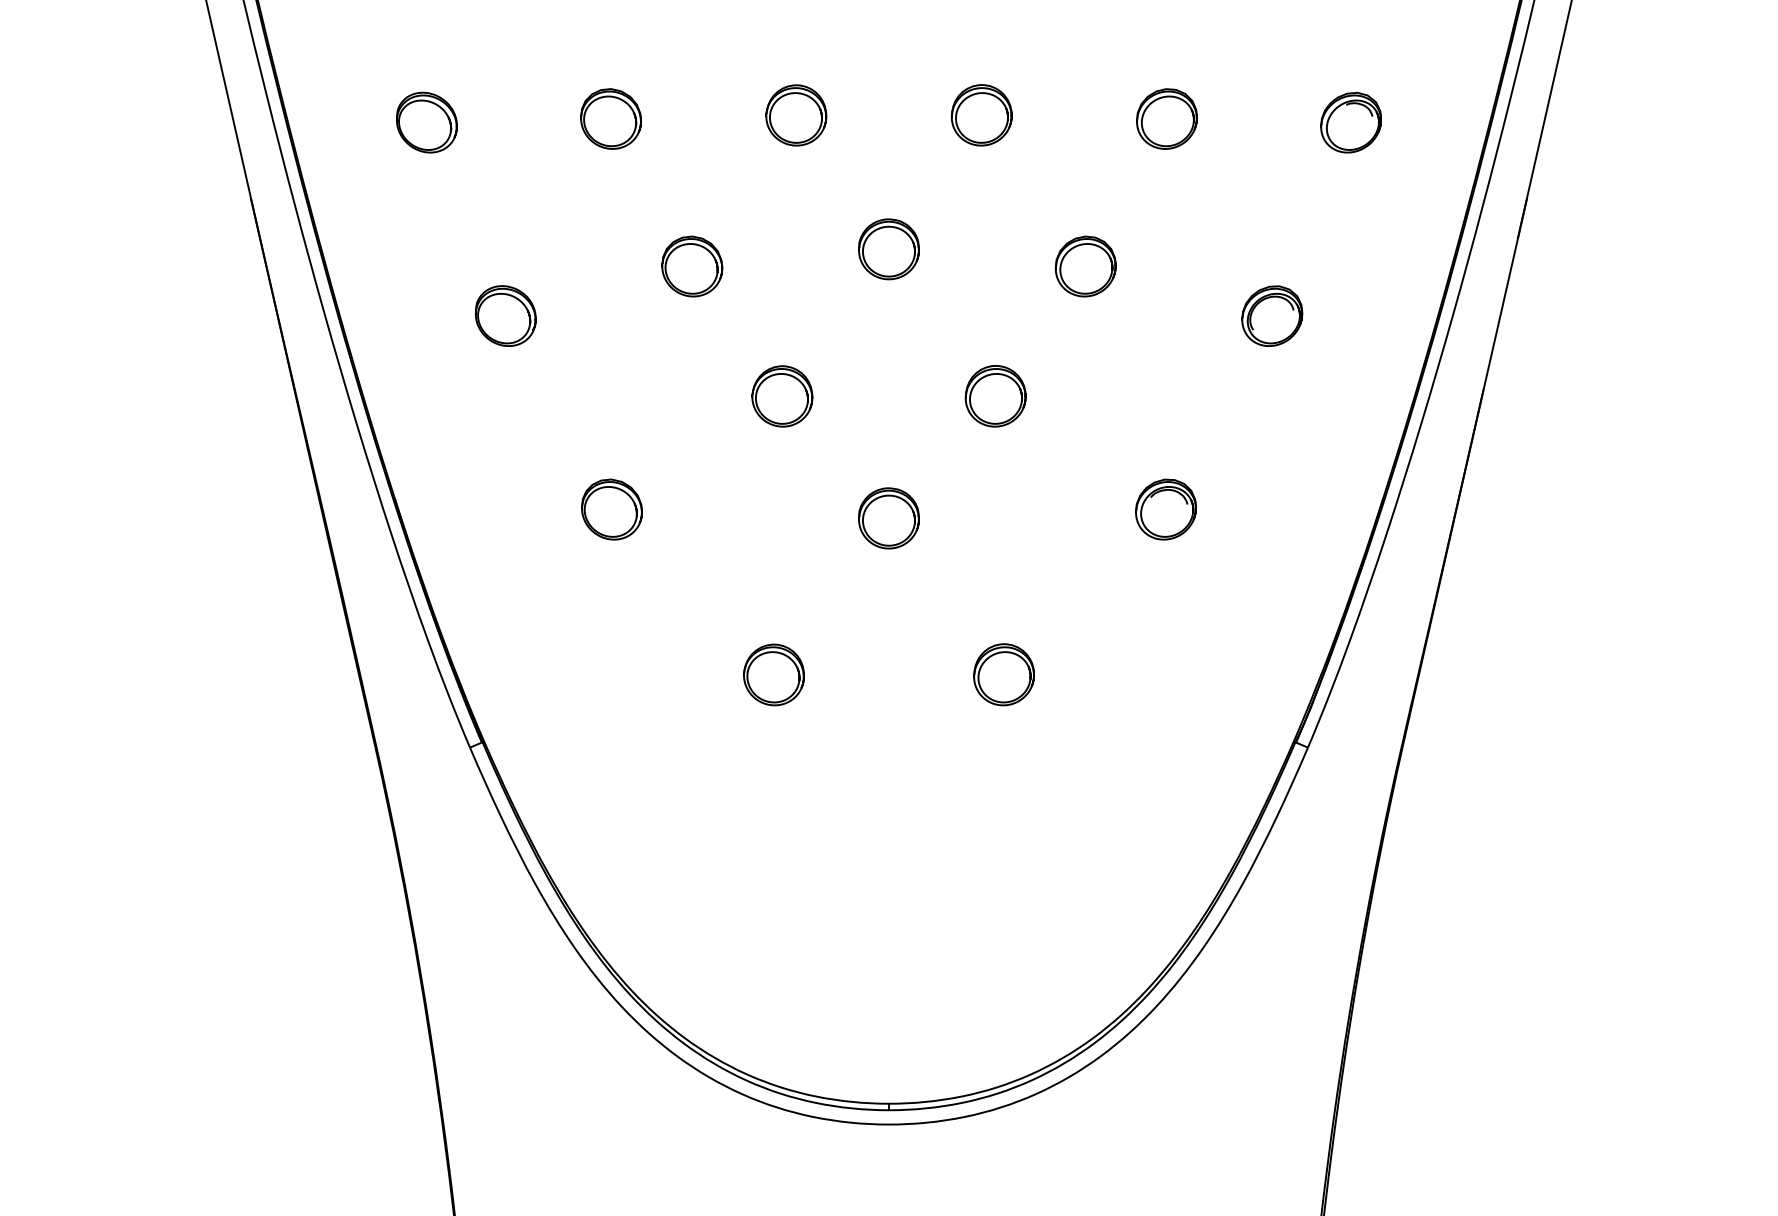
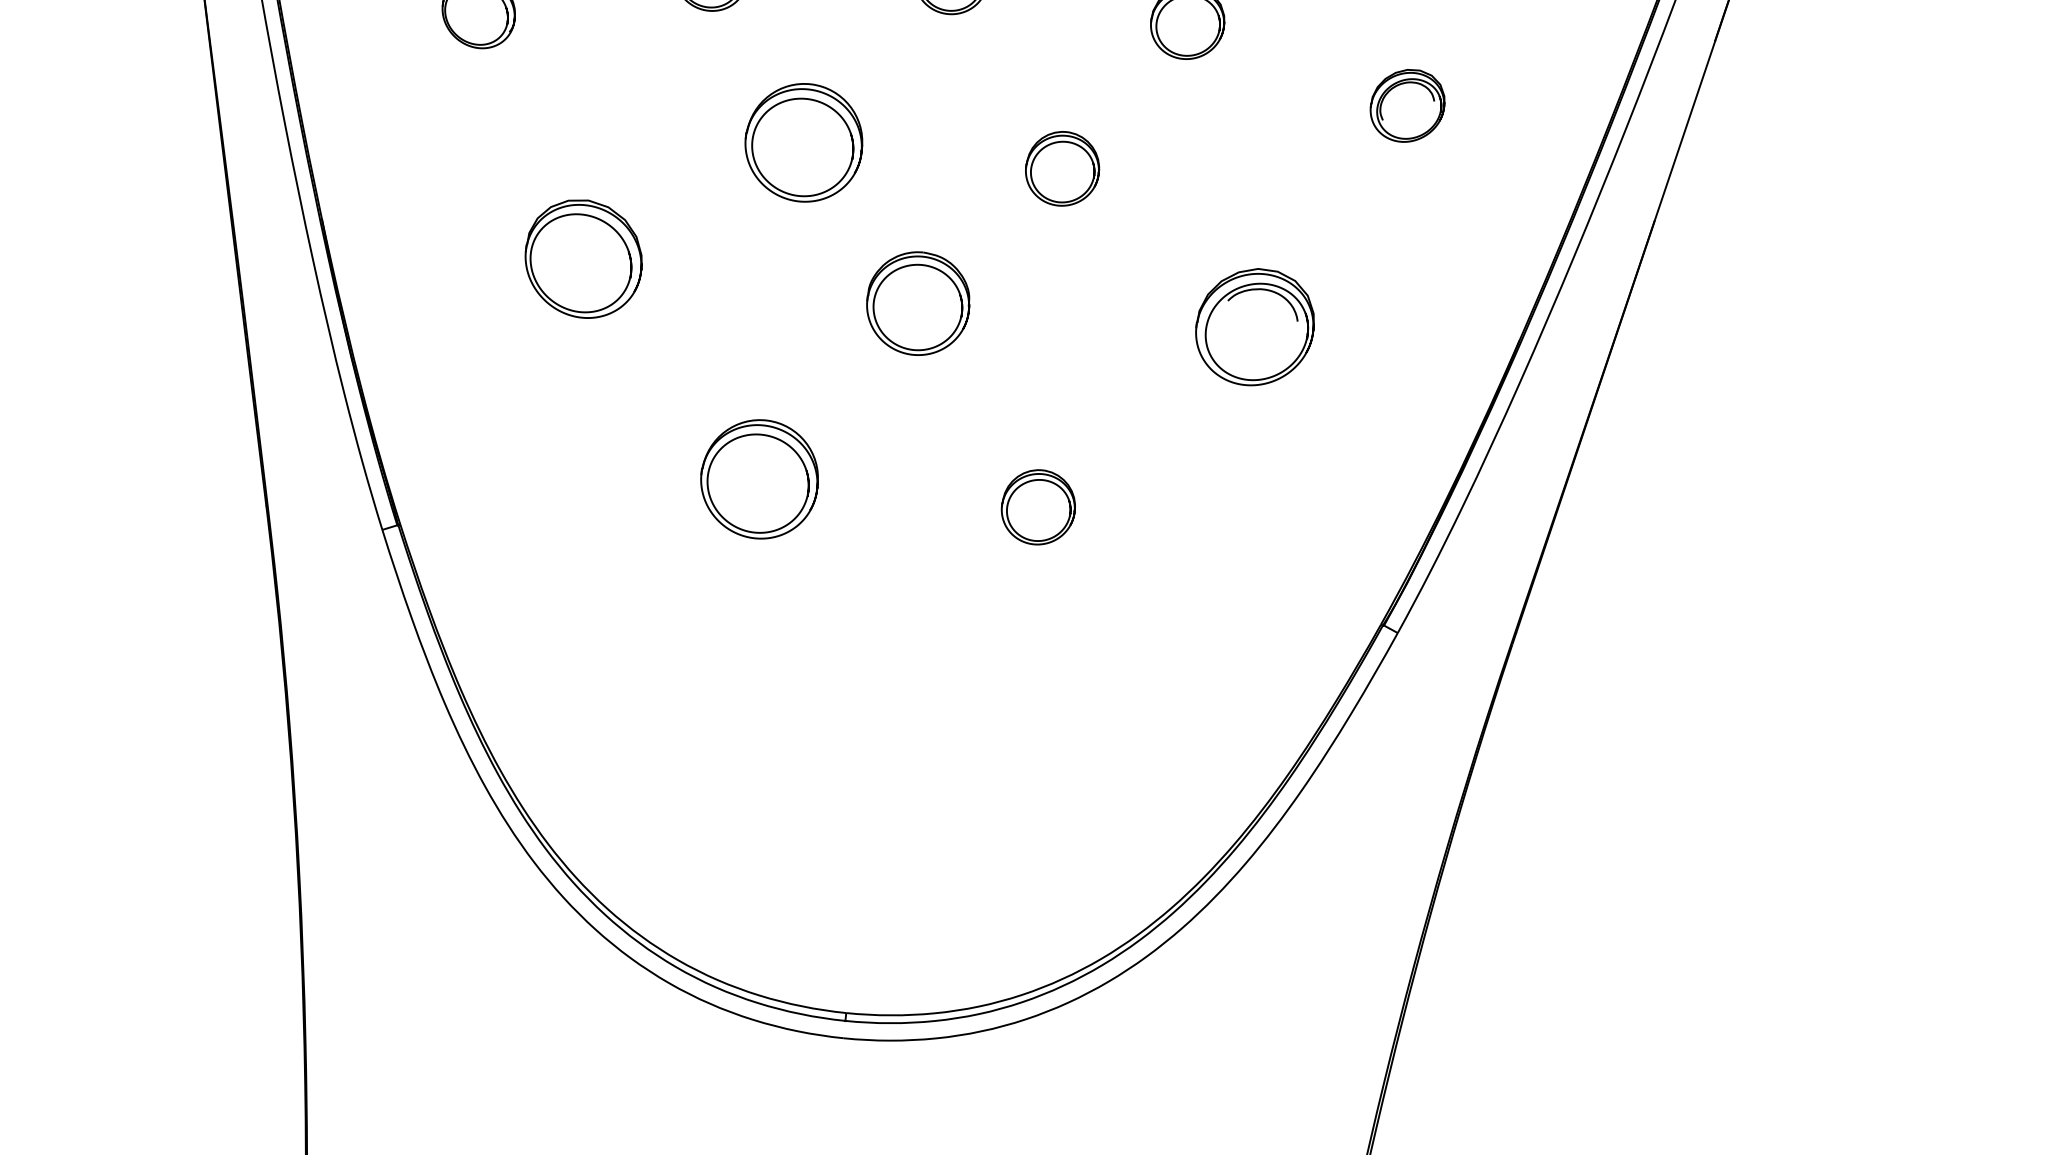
part: (782, 396) -> (804, 142), size x1.6
part: (611, 509) -> (583, 258), size x1.6
part: (1165, 509) -> (1254, 326), size x1.6
part: (888, 518) -> (917, 303), size x1.4
part: (773, 674) -> (759, 478), size x1.6

